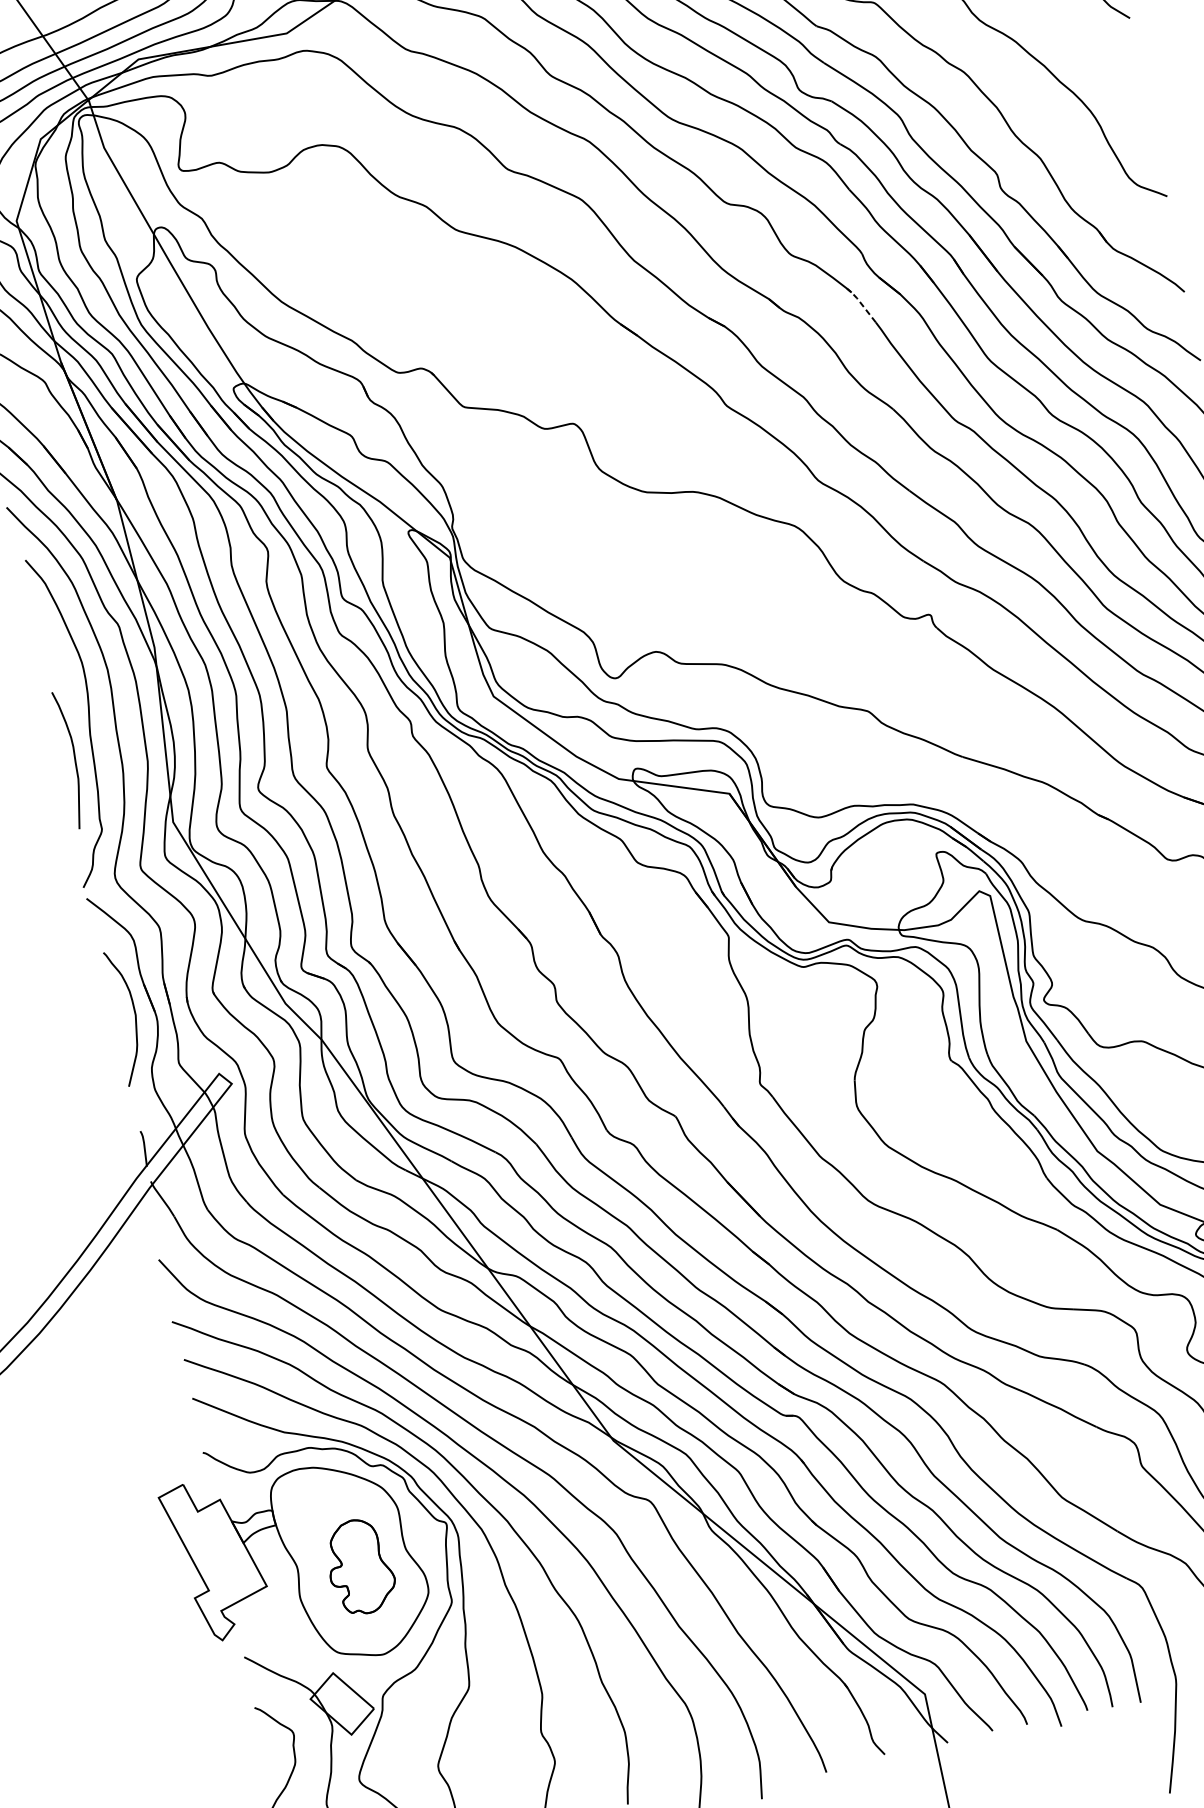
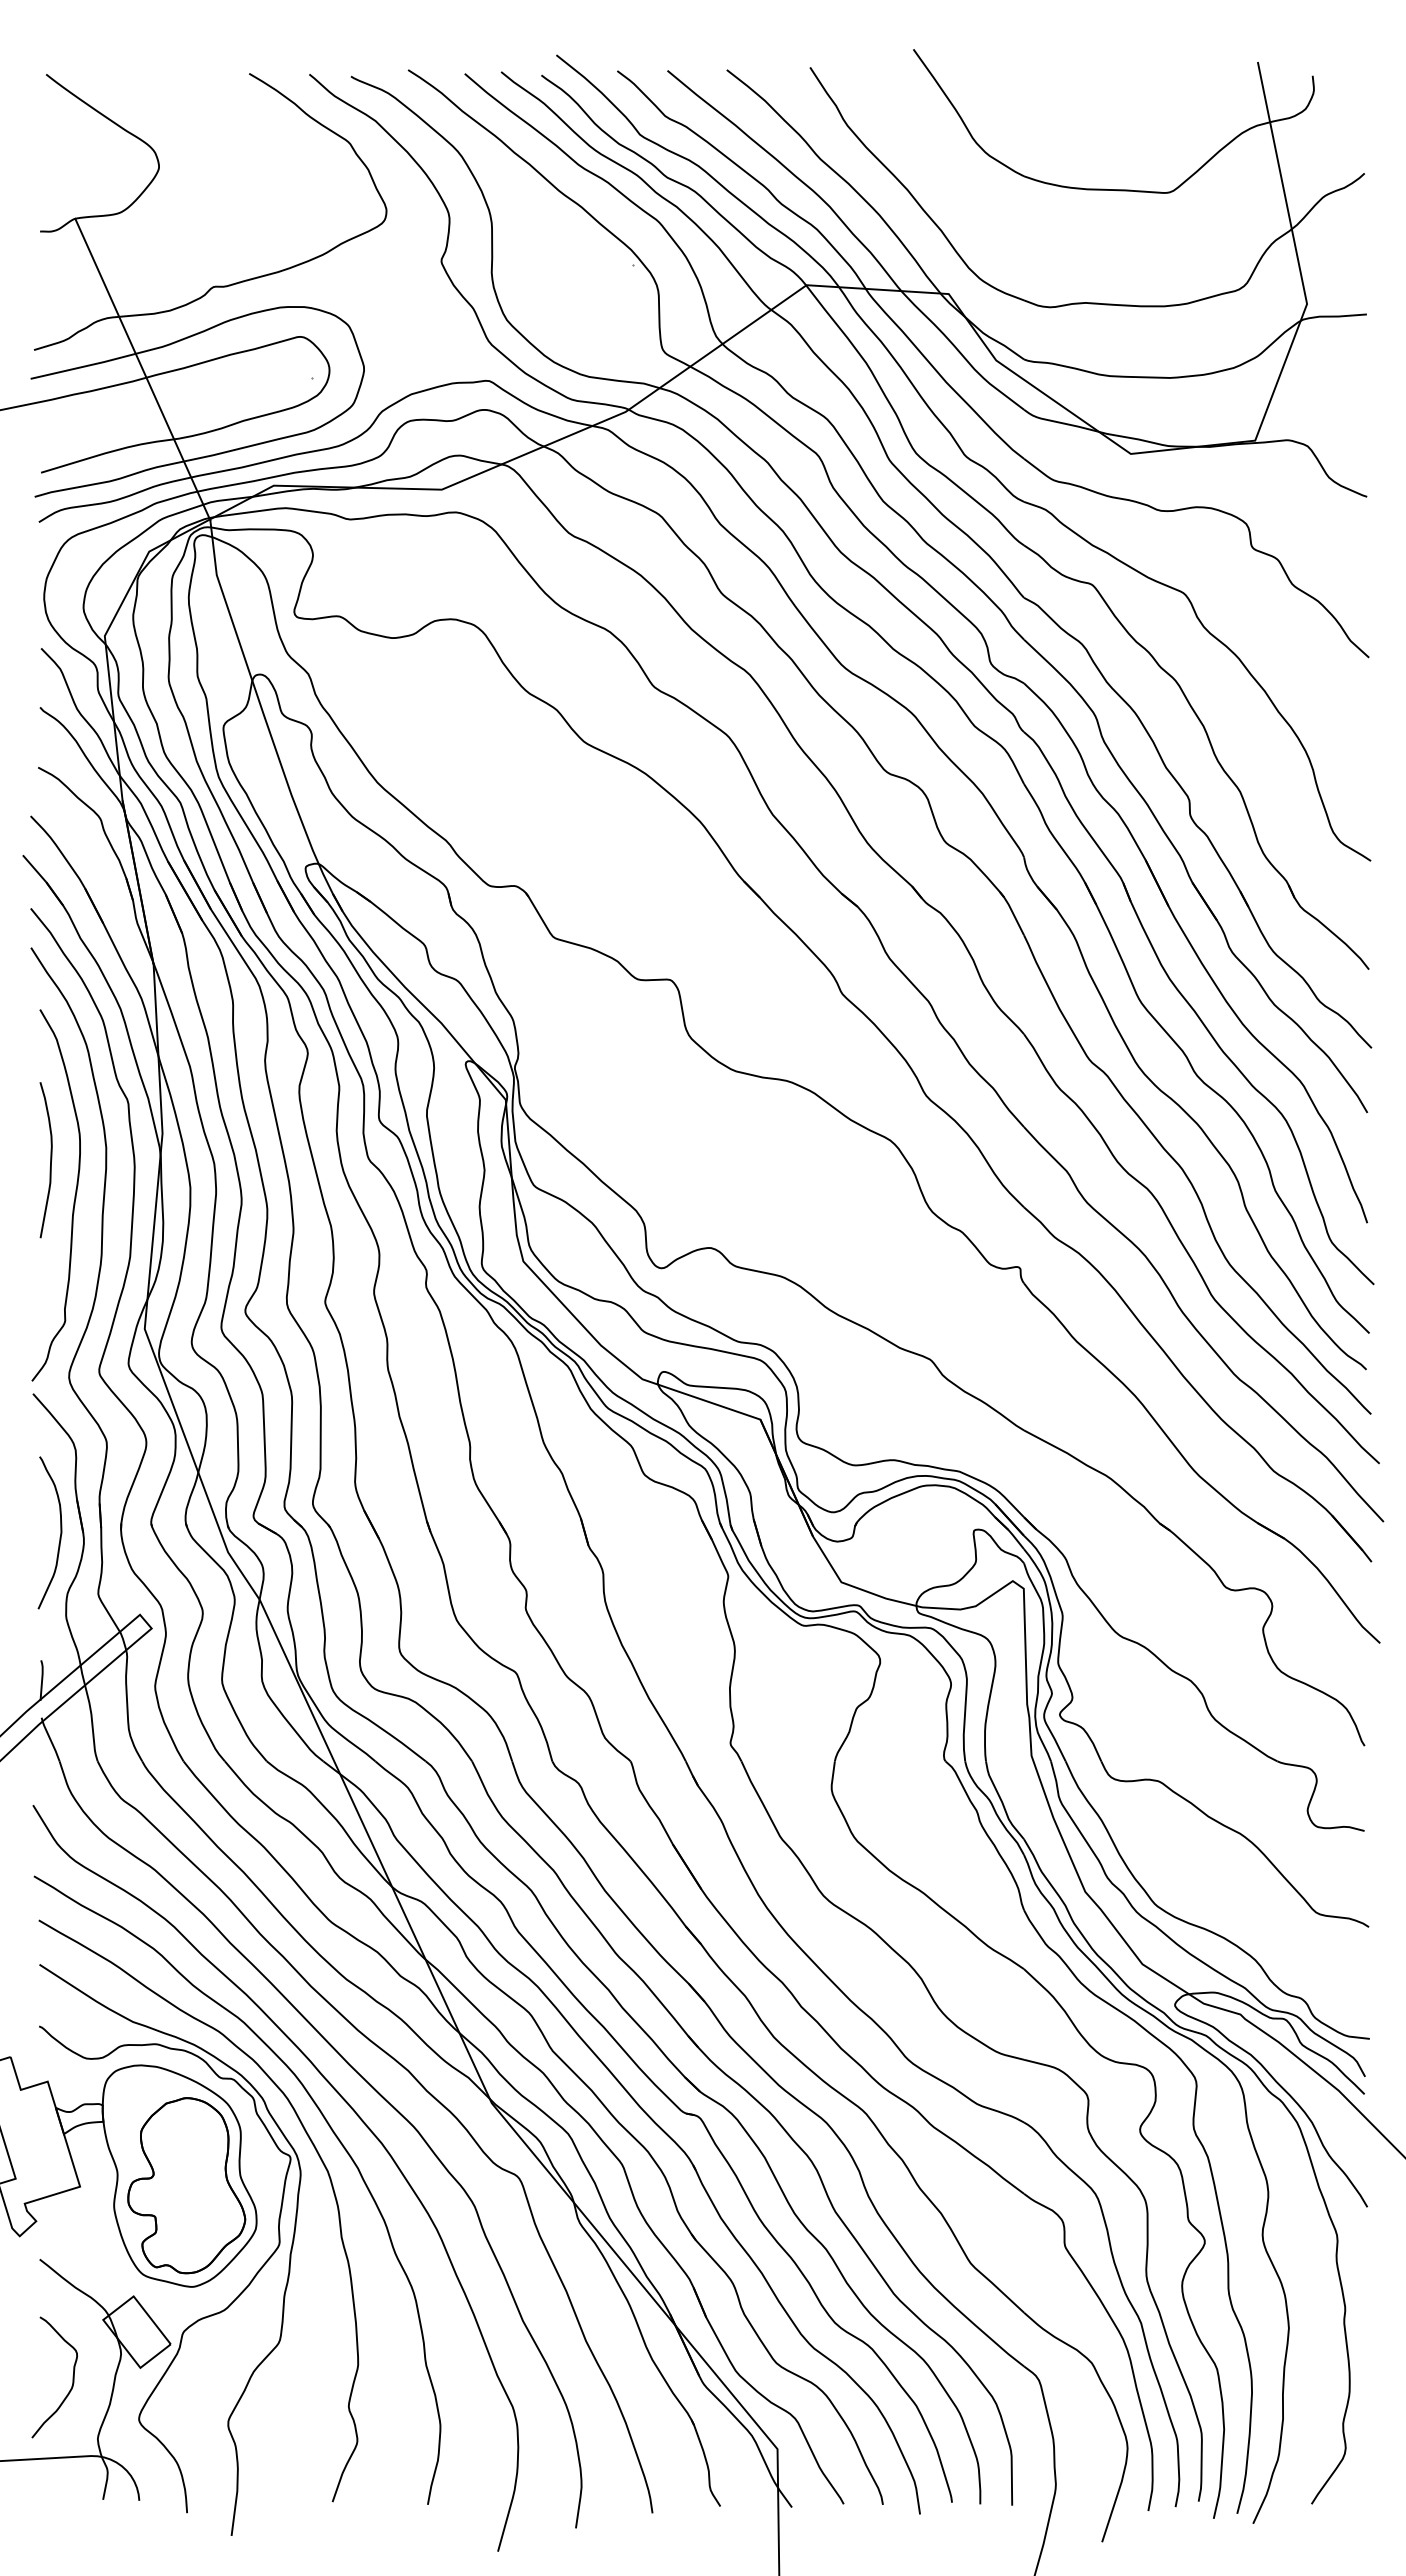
line: (861, 303) -> (1012, 911), dashed -> solid
curve: (74, 759) -> (50, 1160), moved
part: (360, 1566) -> (186, 2185), size x1.67

